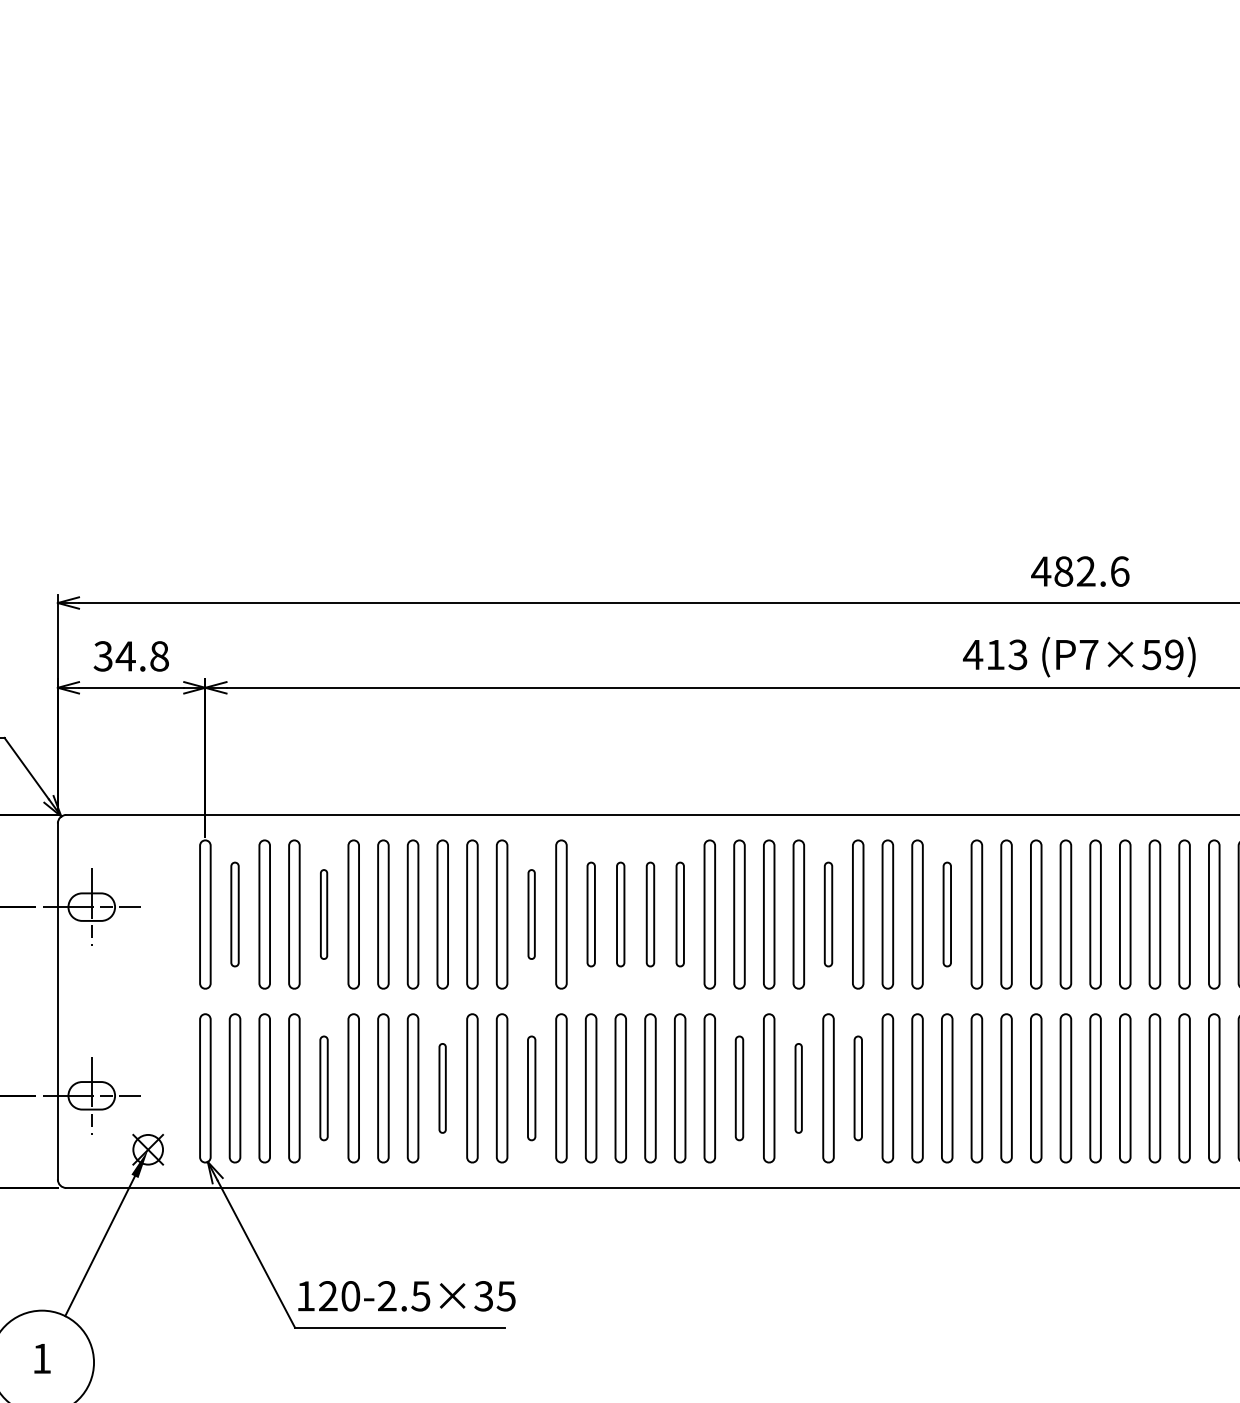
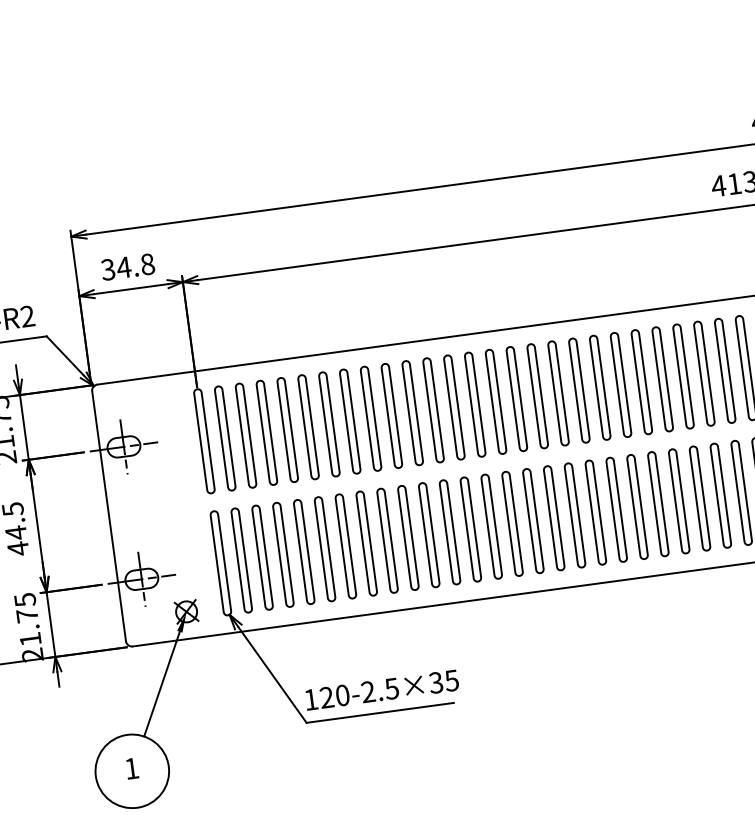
part: (234, 914) -> (224, 438), size x1.43
part: (323, 914) -> (287, 430), size x1.67
part: (531, 914) -> (433, 410), size x1.67
part: (591, 914) -> (475, 404), size x1.43
part: (620, 914) -> (495, 401), size x1.43
part: (650, 914) -> (516, 399), size x1.43
part: (680, 914) -> (537, 396), size x1.43
part: (828, 914) -> (641, 382), size x1.43
part: (947, 914) -> (725, 370), size x1.43
part: (323, 1088) -> (303, 552), size x1.43
part: (442, 1088) -> (387, 540), size x1.67
part: (531, 1088) -> (449, 532), size x1.43
part: (739, 1088) -> (595, 512), size x1.43
part: (798, 1088) -> (637, 507), size x1.67
part: (858, 1088) -> (679, 501), size x1.43

